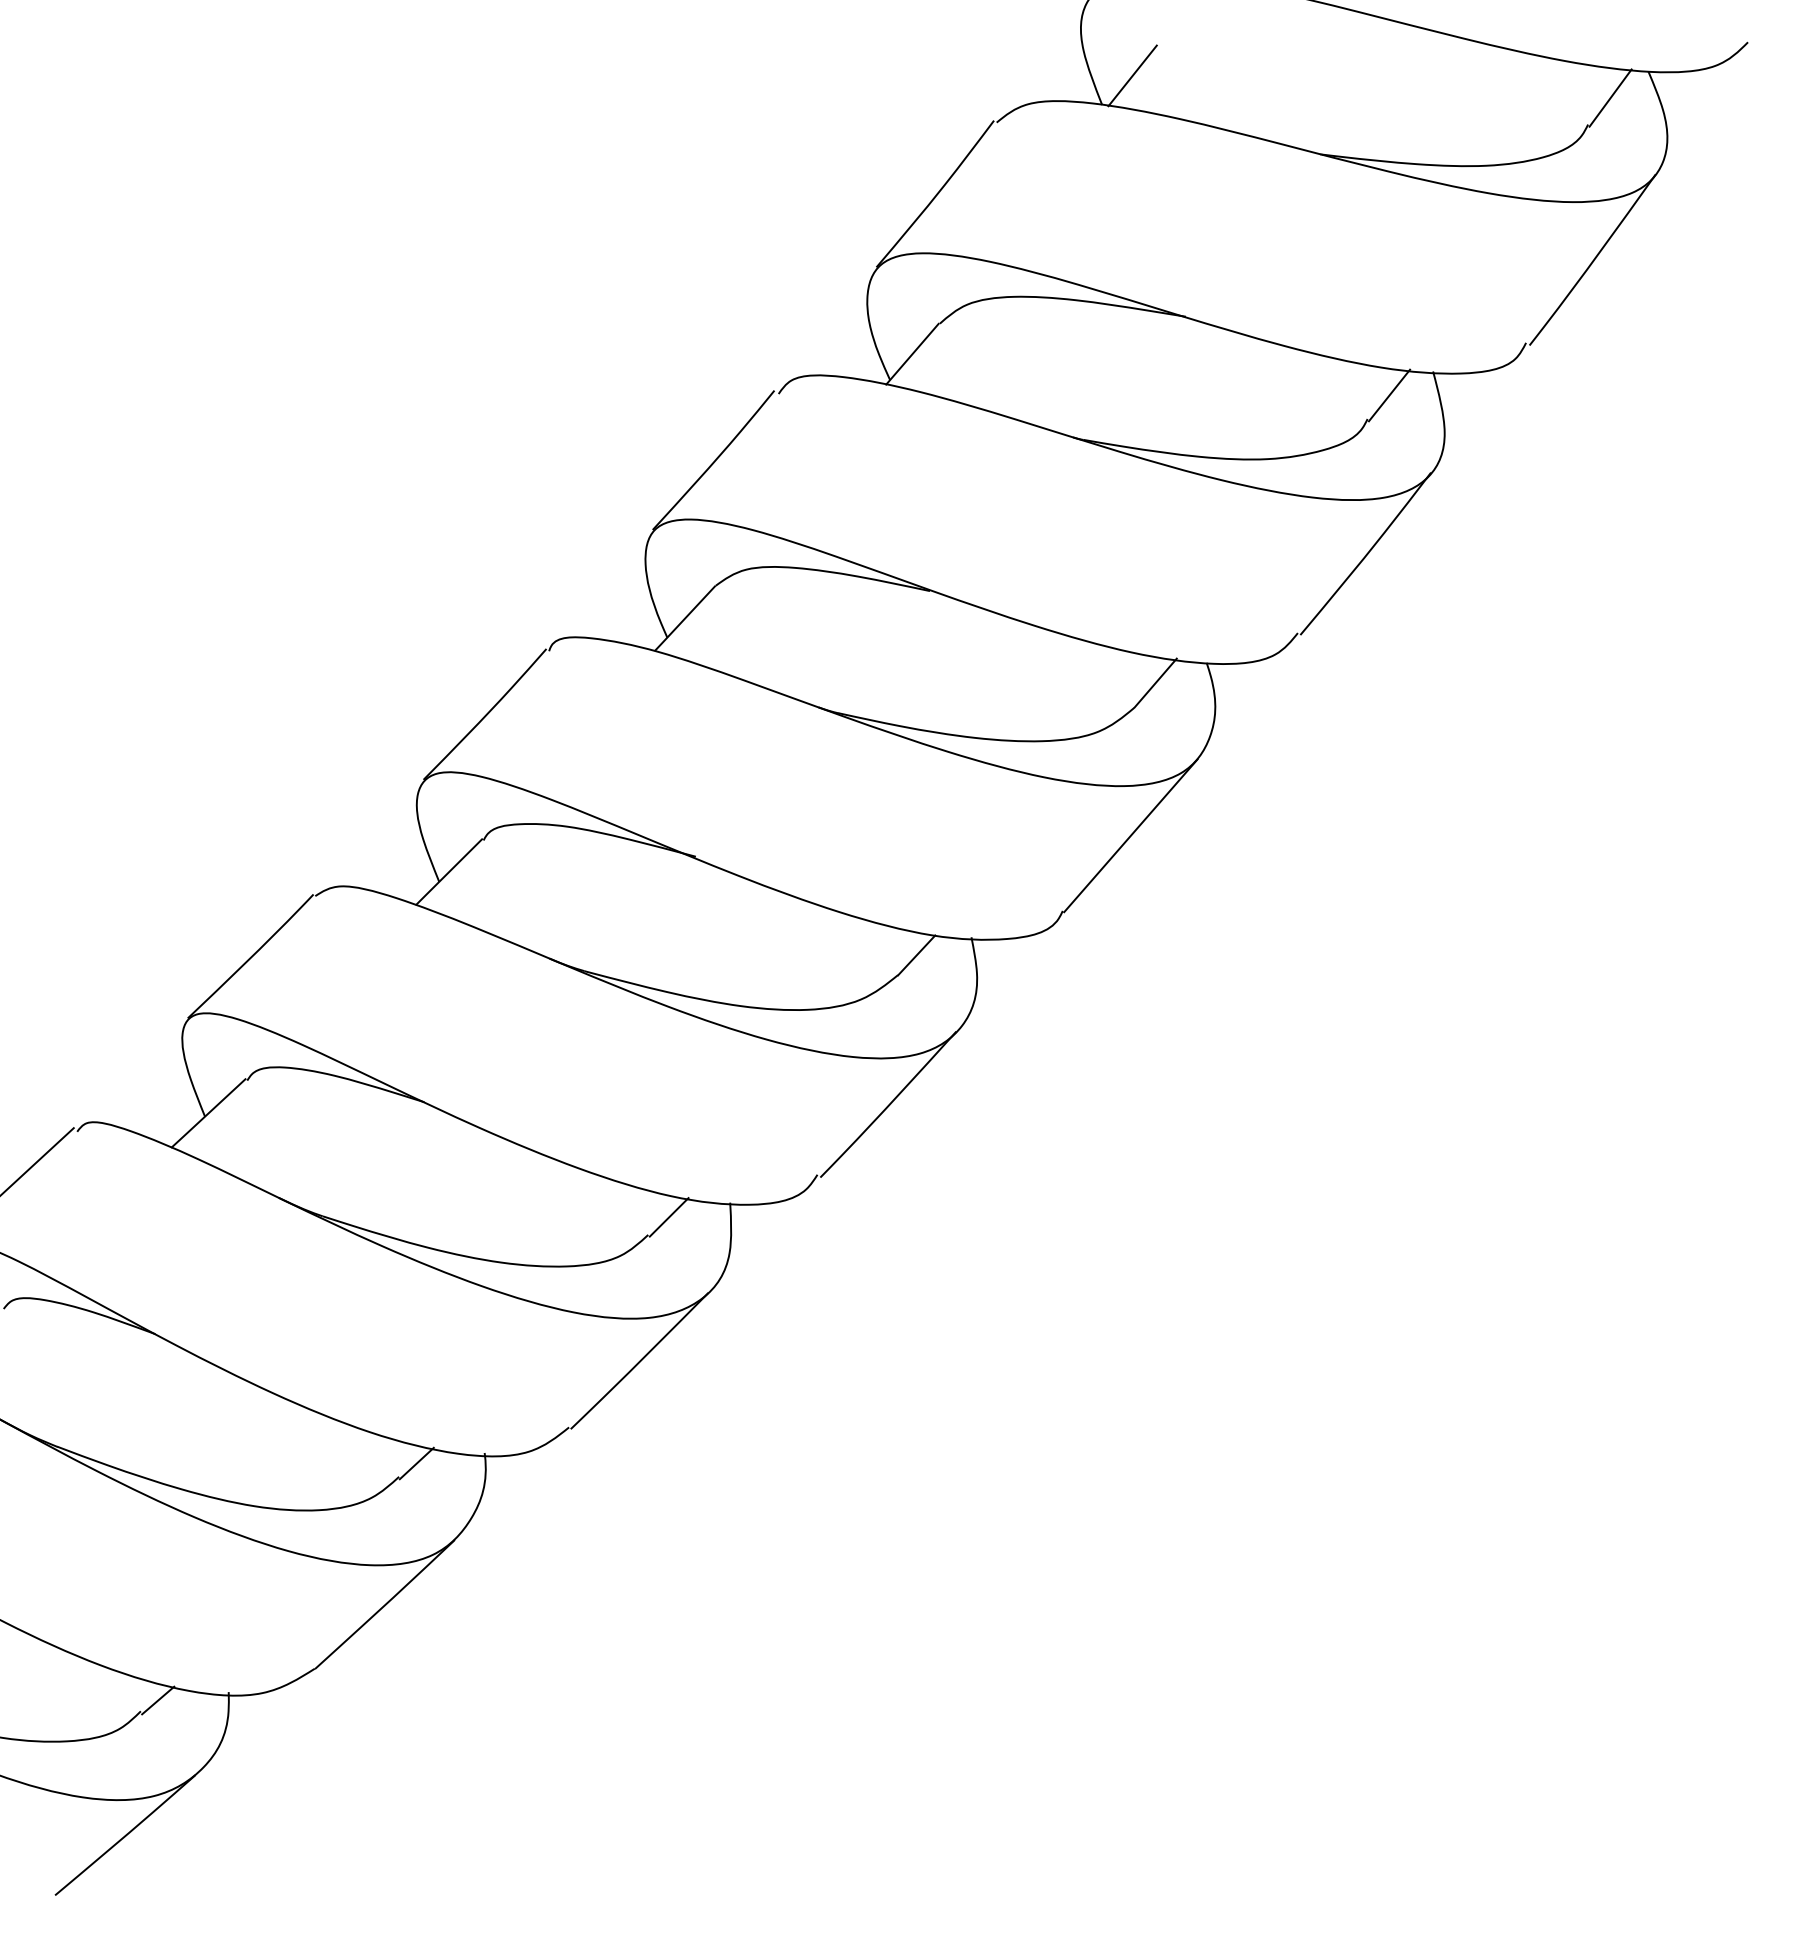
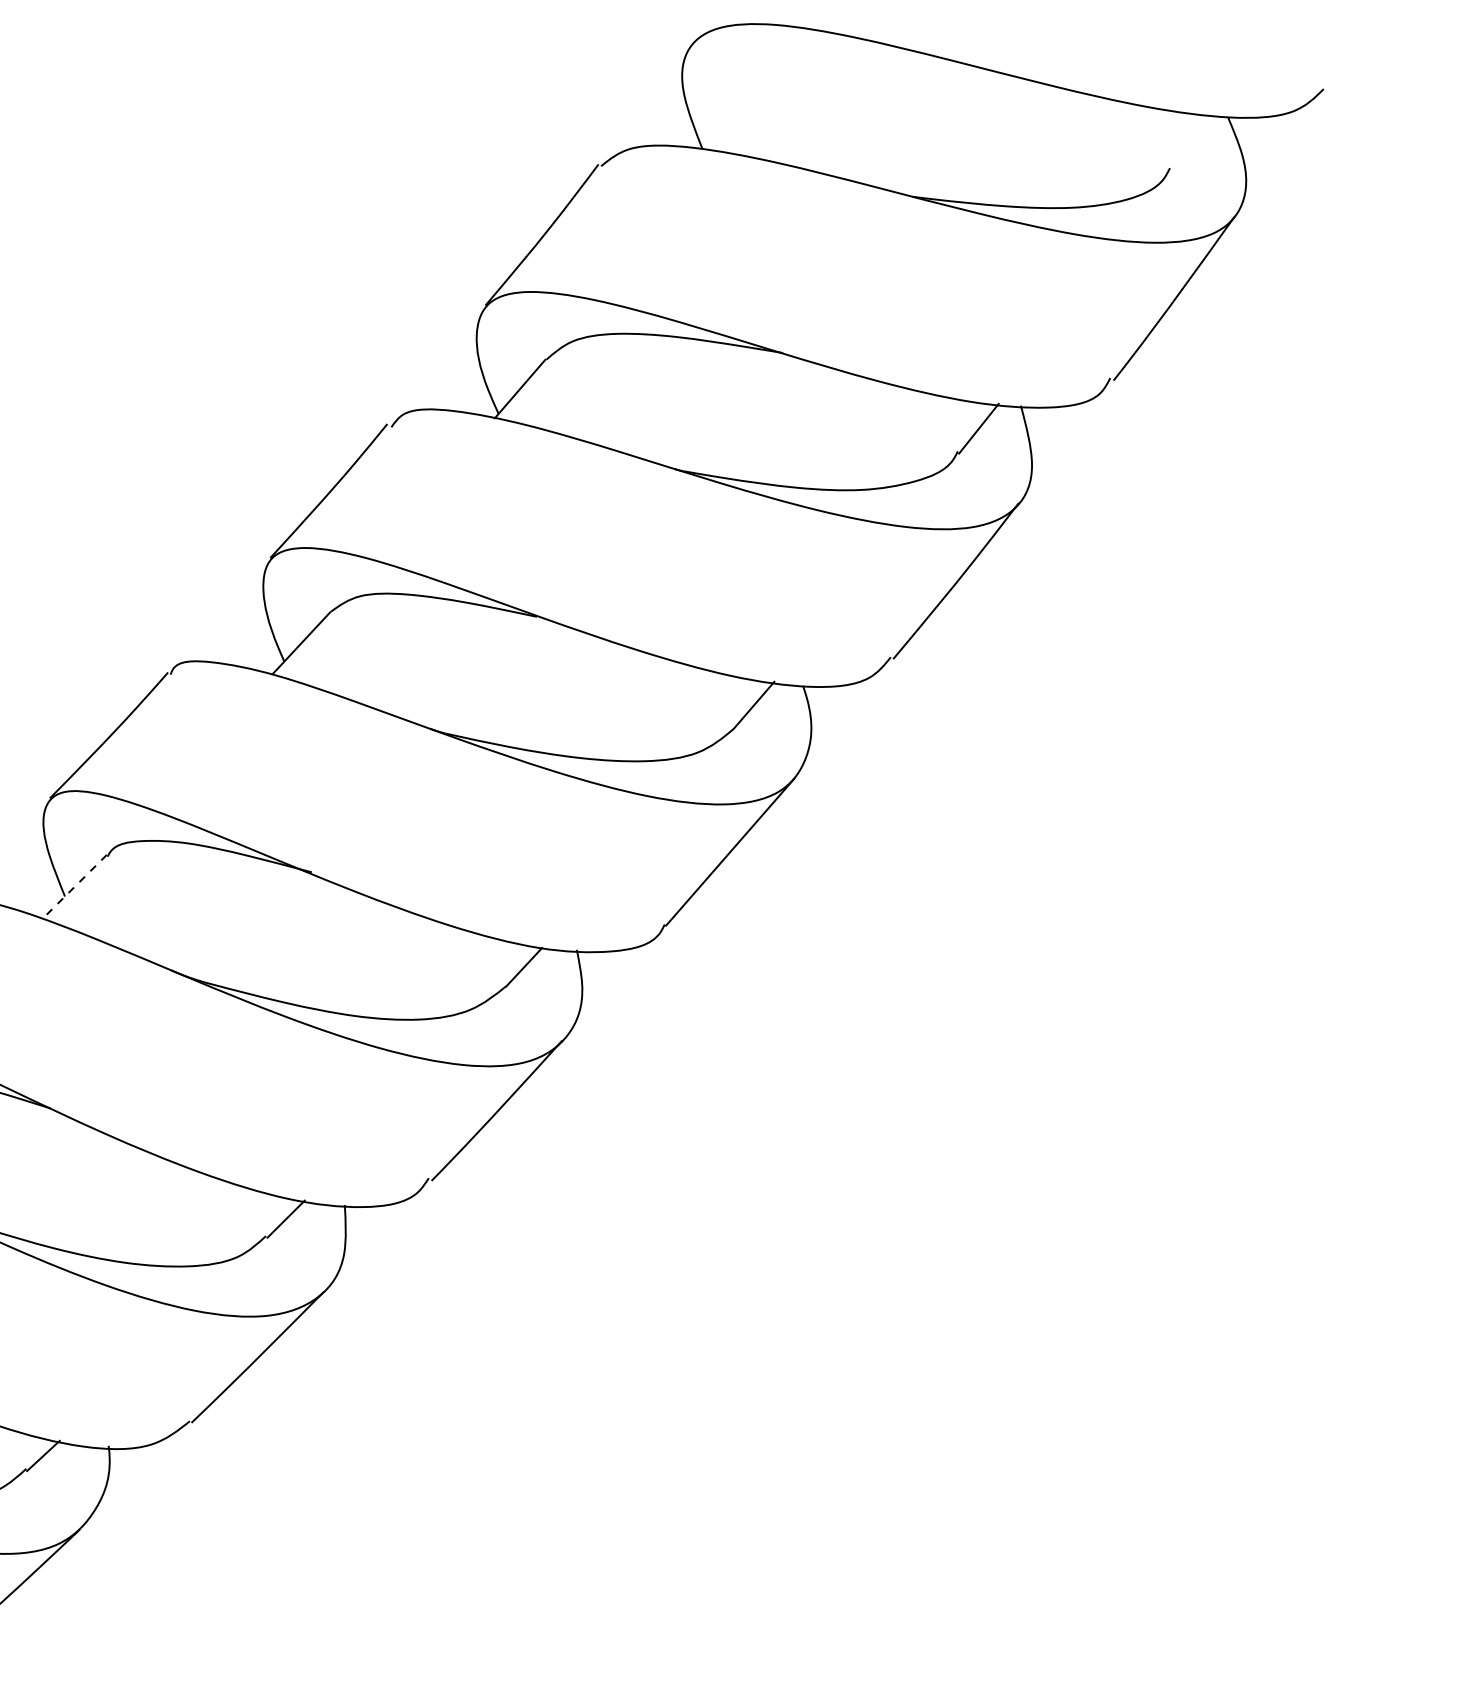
line: (1132, 75) -> (731, 120), removed
line: (1610, 97) -> (1191, 142), removed
line: (448, 872) -> (73, 887), solid -> dashed

